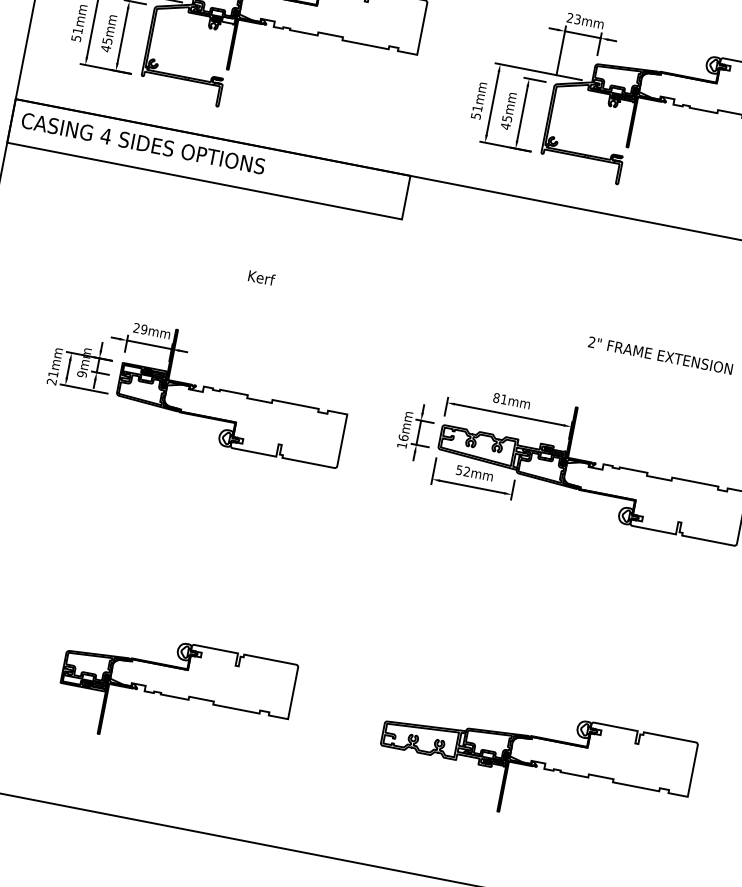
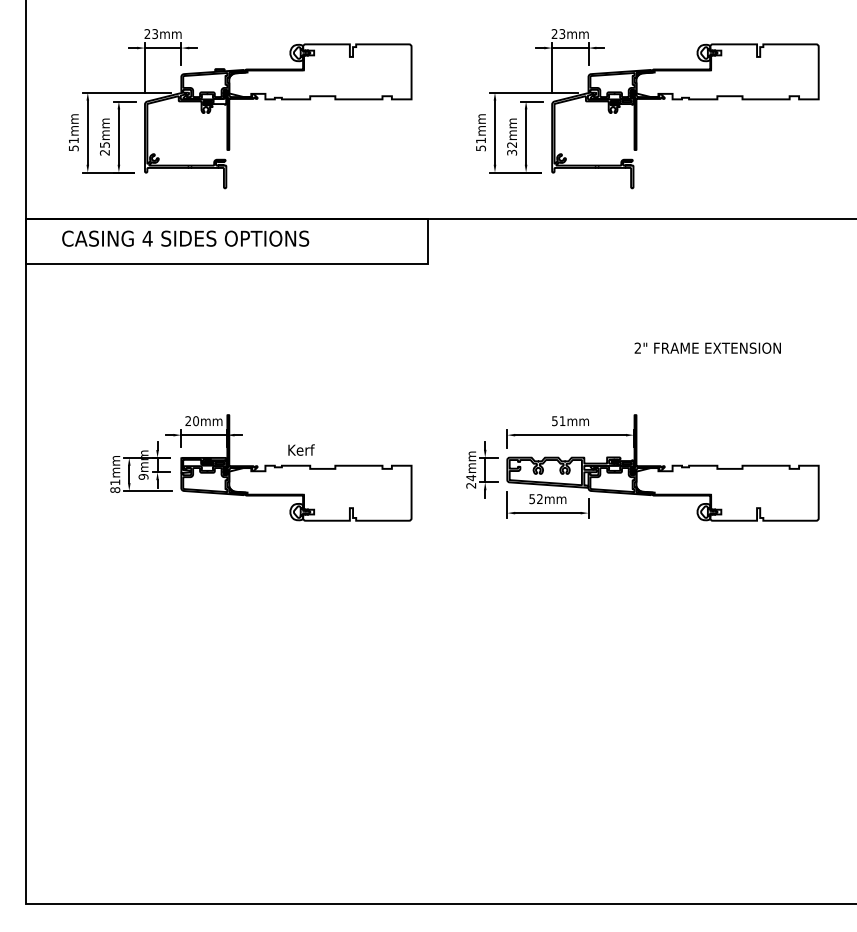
text: (105, 48) -> (104, 152), 45mm -> 25mm
text: (506, 122) -> (512, 148), 45mm -> 32mm
text: (143, 143) -> (185, 238), moved
text: (261, 277) -> (301, 449), moved
text: (143, 329) -> (195, 421), 29mm -> 20mm
text: (51, 382) -> (115, 490), 21mm -> 81mm
text: (496, 398) -> (554, 421), 81mm -> 51mm
text: (403, 441) -> (471, 481), 16mm -> 24mm
part: (175, 694) -> (296, 773), removed
part: (534, 764) -> (662, 773), removed

